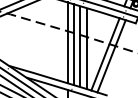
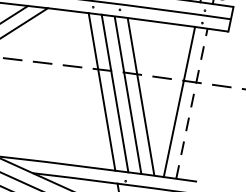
line: (111, 56) -> (191, 104), solid -> dashed

